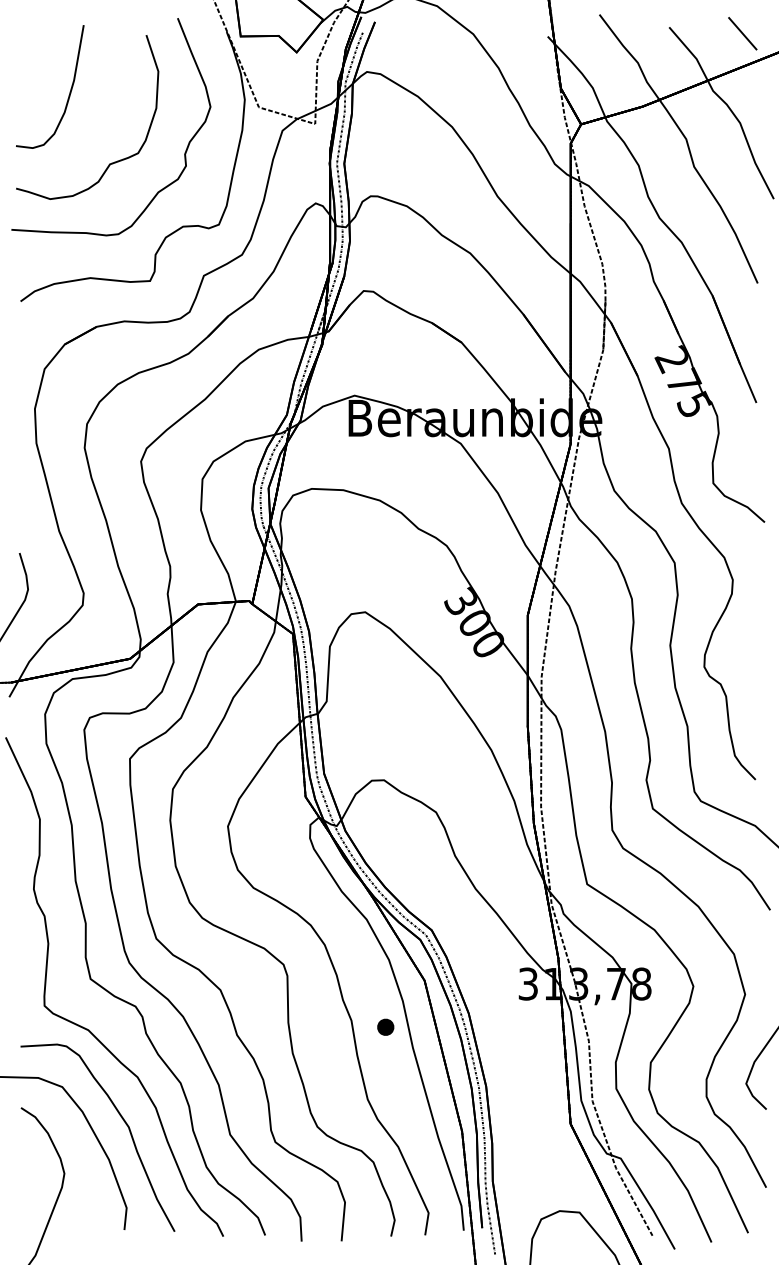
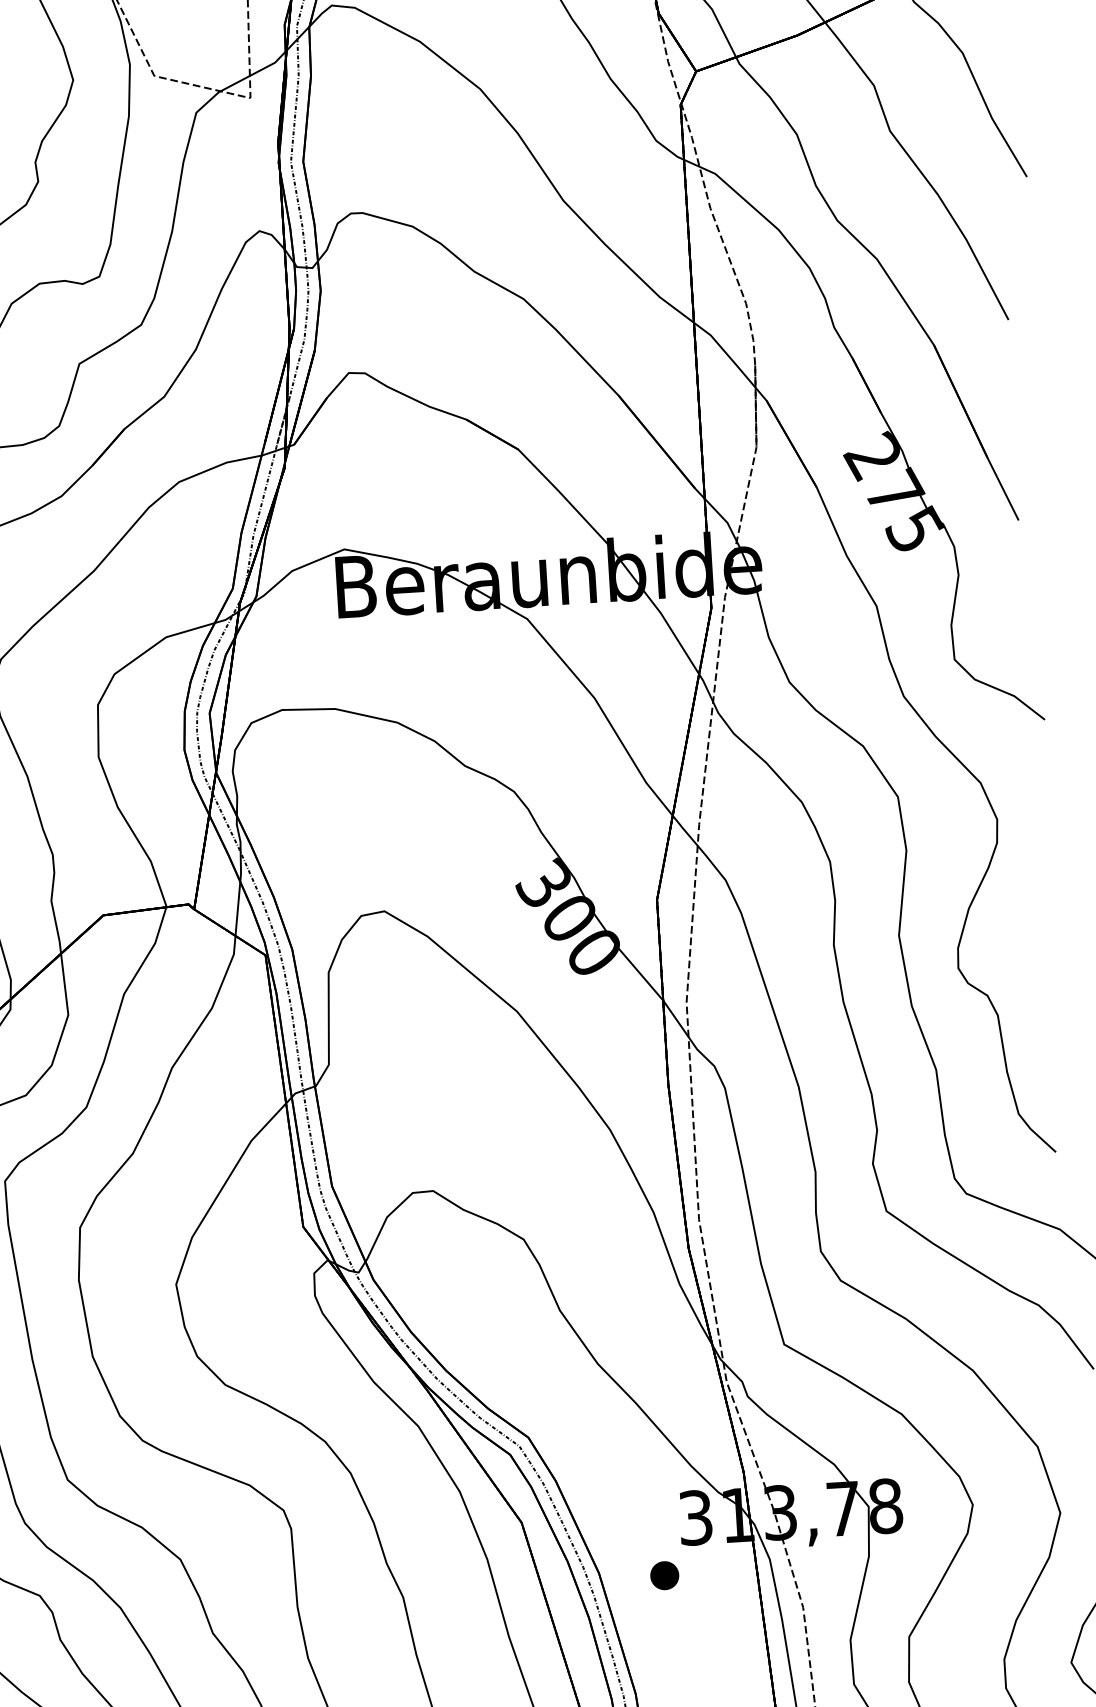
part: (385, 1026) -> (664, 1574), moved

